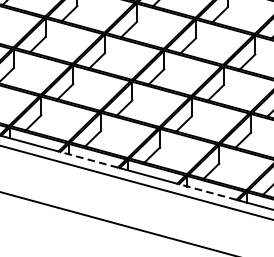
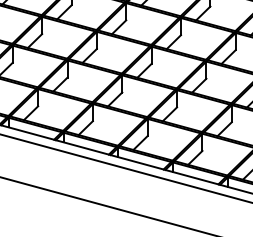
line: (88, 159) -> (81, 147), dashed -> solid
line: (207, 192) -> (191, 177), dashed -> solid

